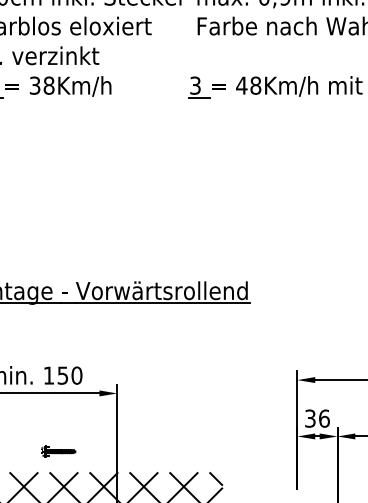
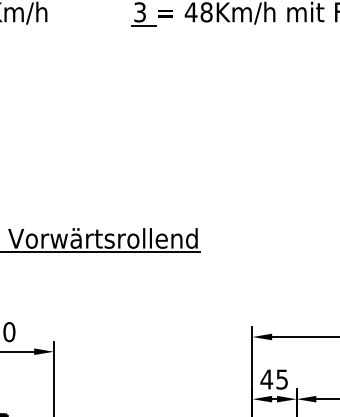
text: (316, 418) -> (273, 379), 36 -> 45

